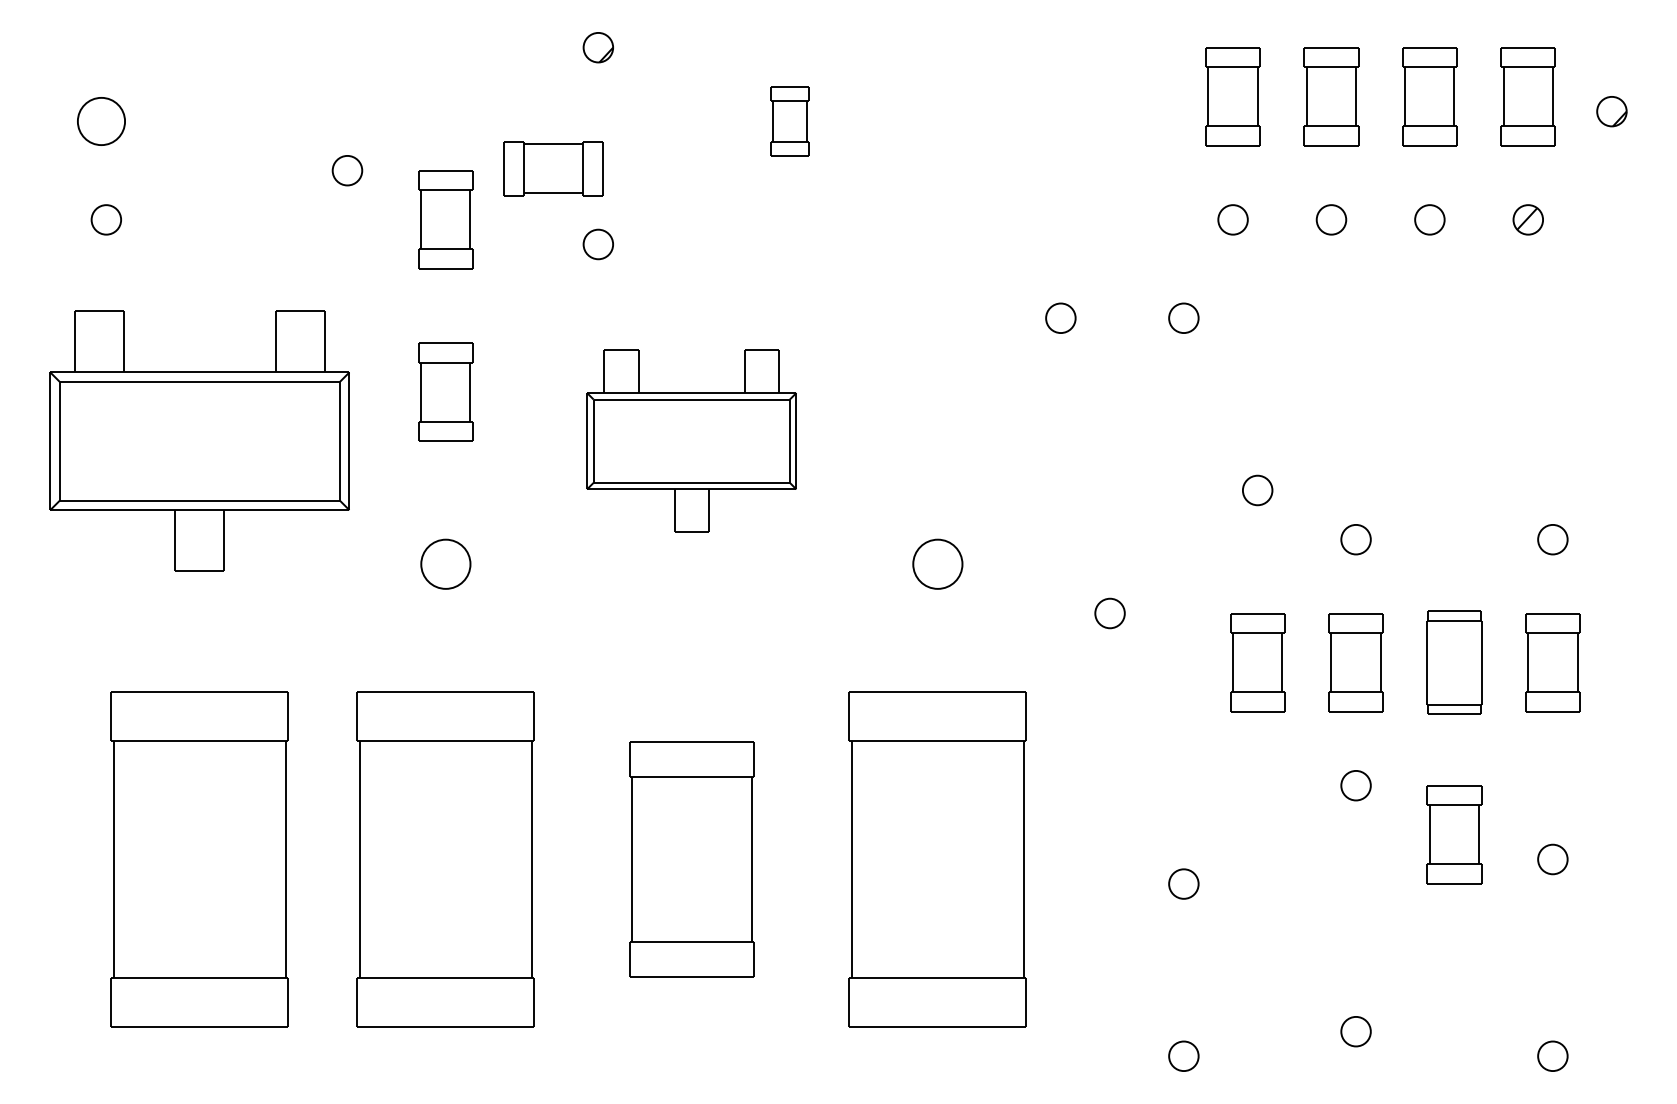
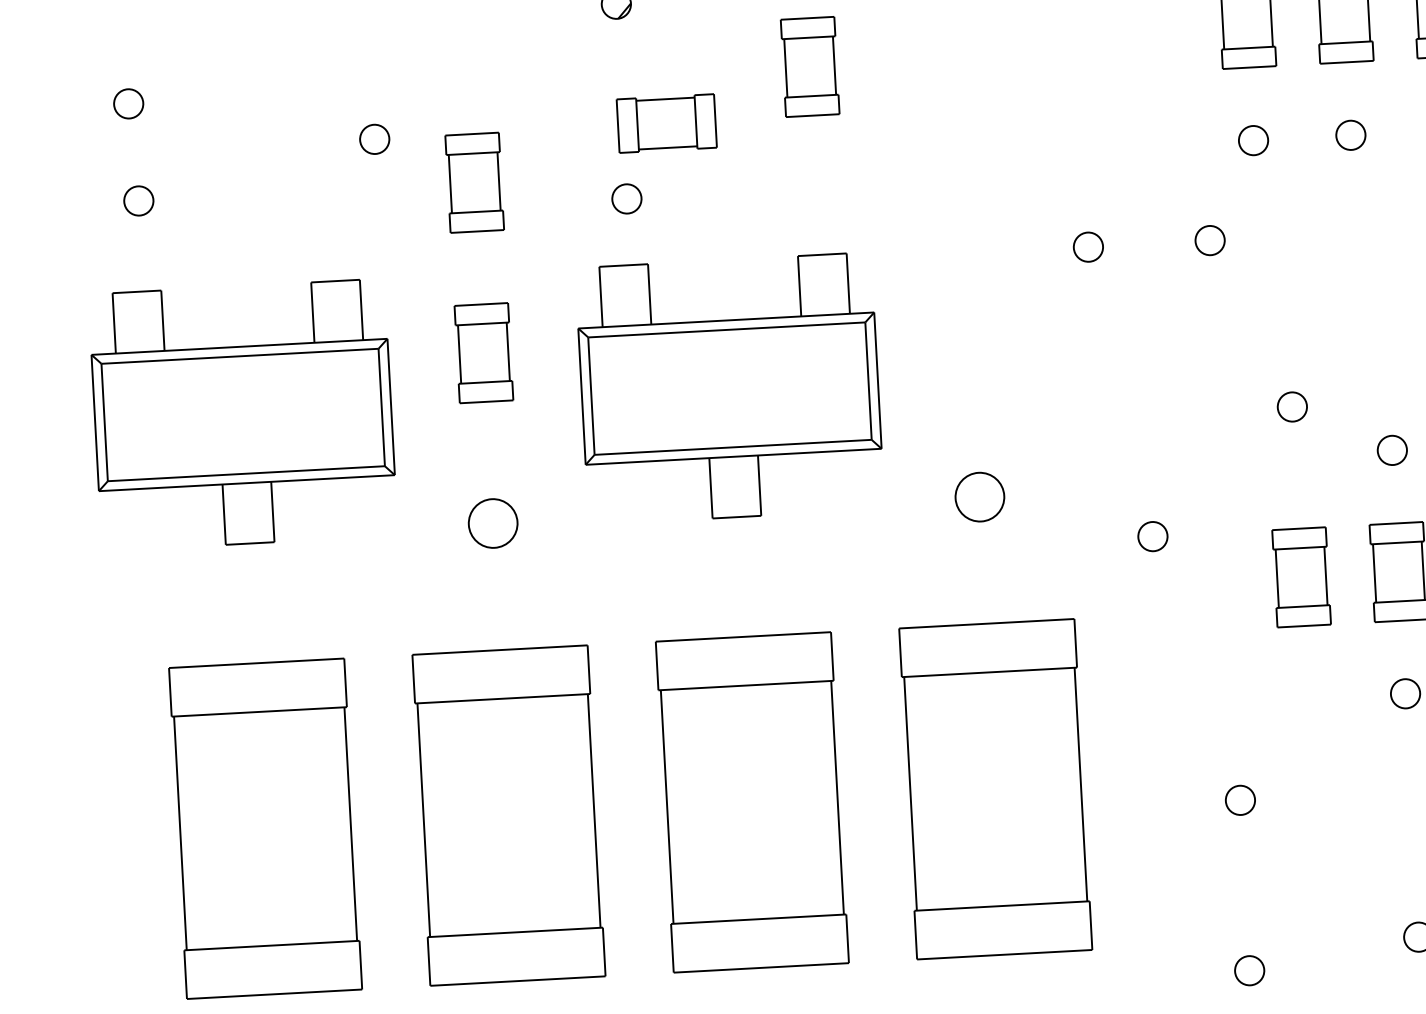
part: (101, 121) -> (128, 103), size x0.62
part: (789, 121) -> (809, 67), size x1.43
part: (553, 168) -> (666, 123), moved
part: (691, 440) -> (729, 387), size x1.43
part: (691, 859) -> (752, 802), size x1.43

